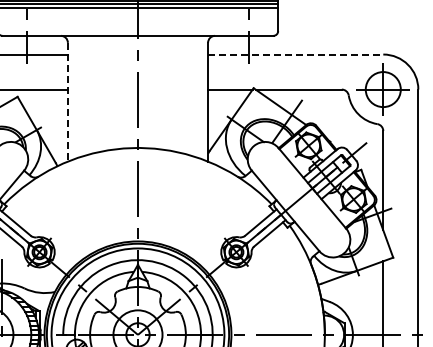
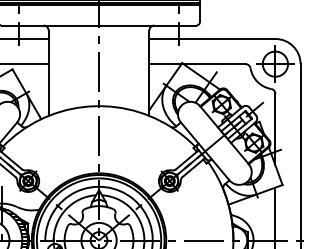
line: (295, 54) -> (212, 38), dashed -> solid
line: (67, 102) -> (48, 73), dashed -> solid

